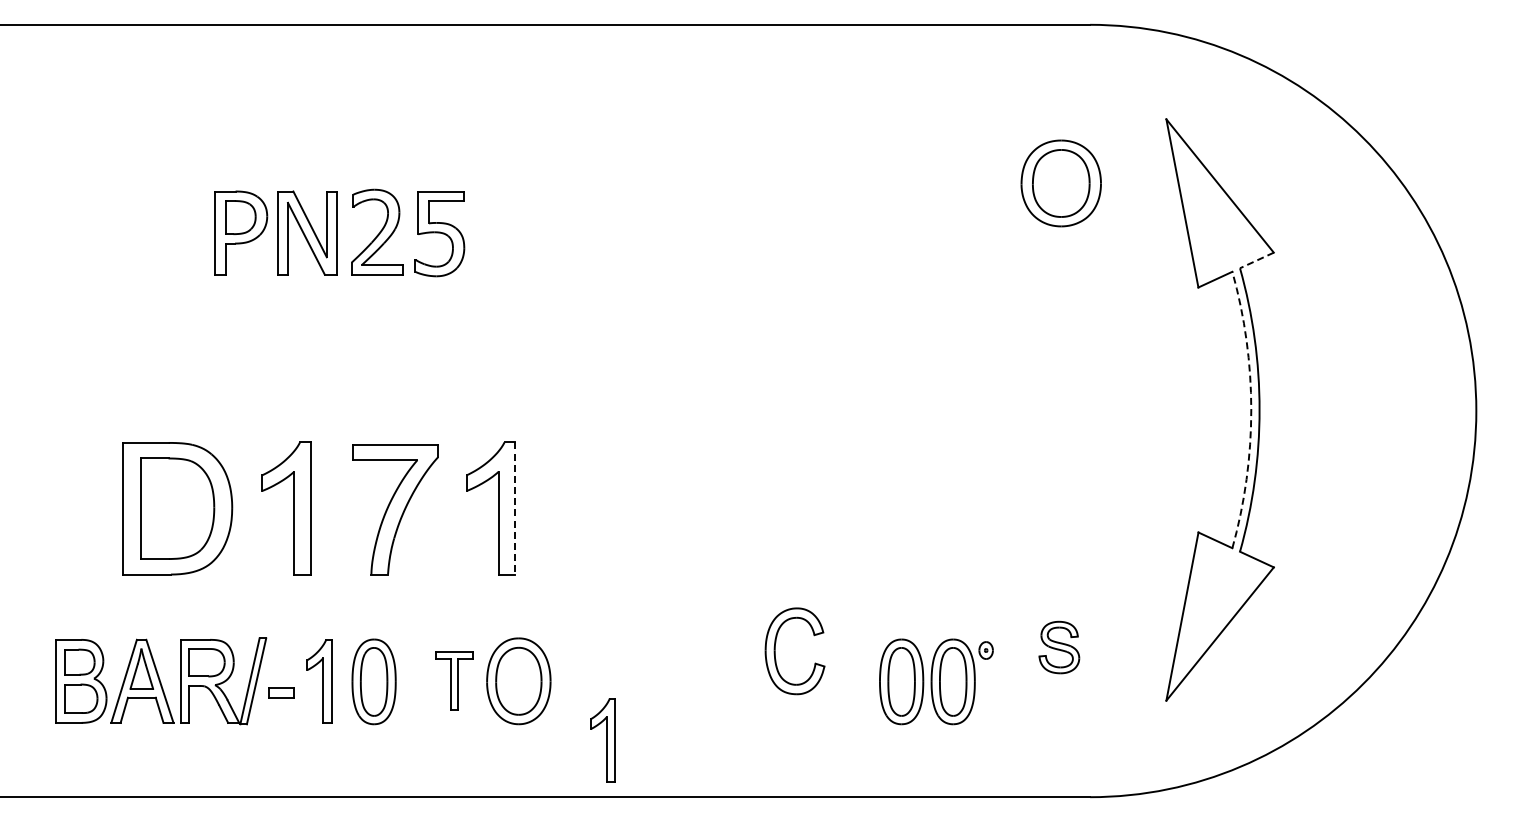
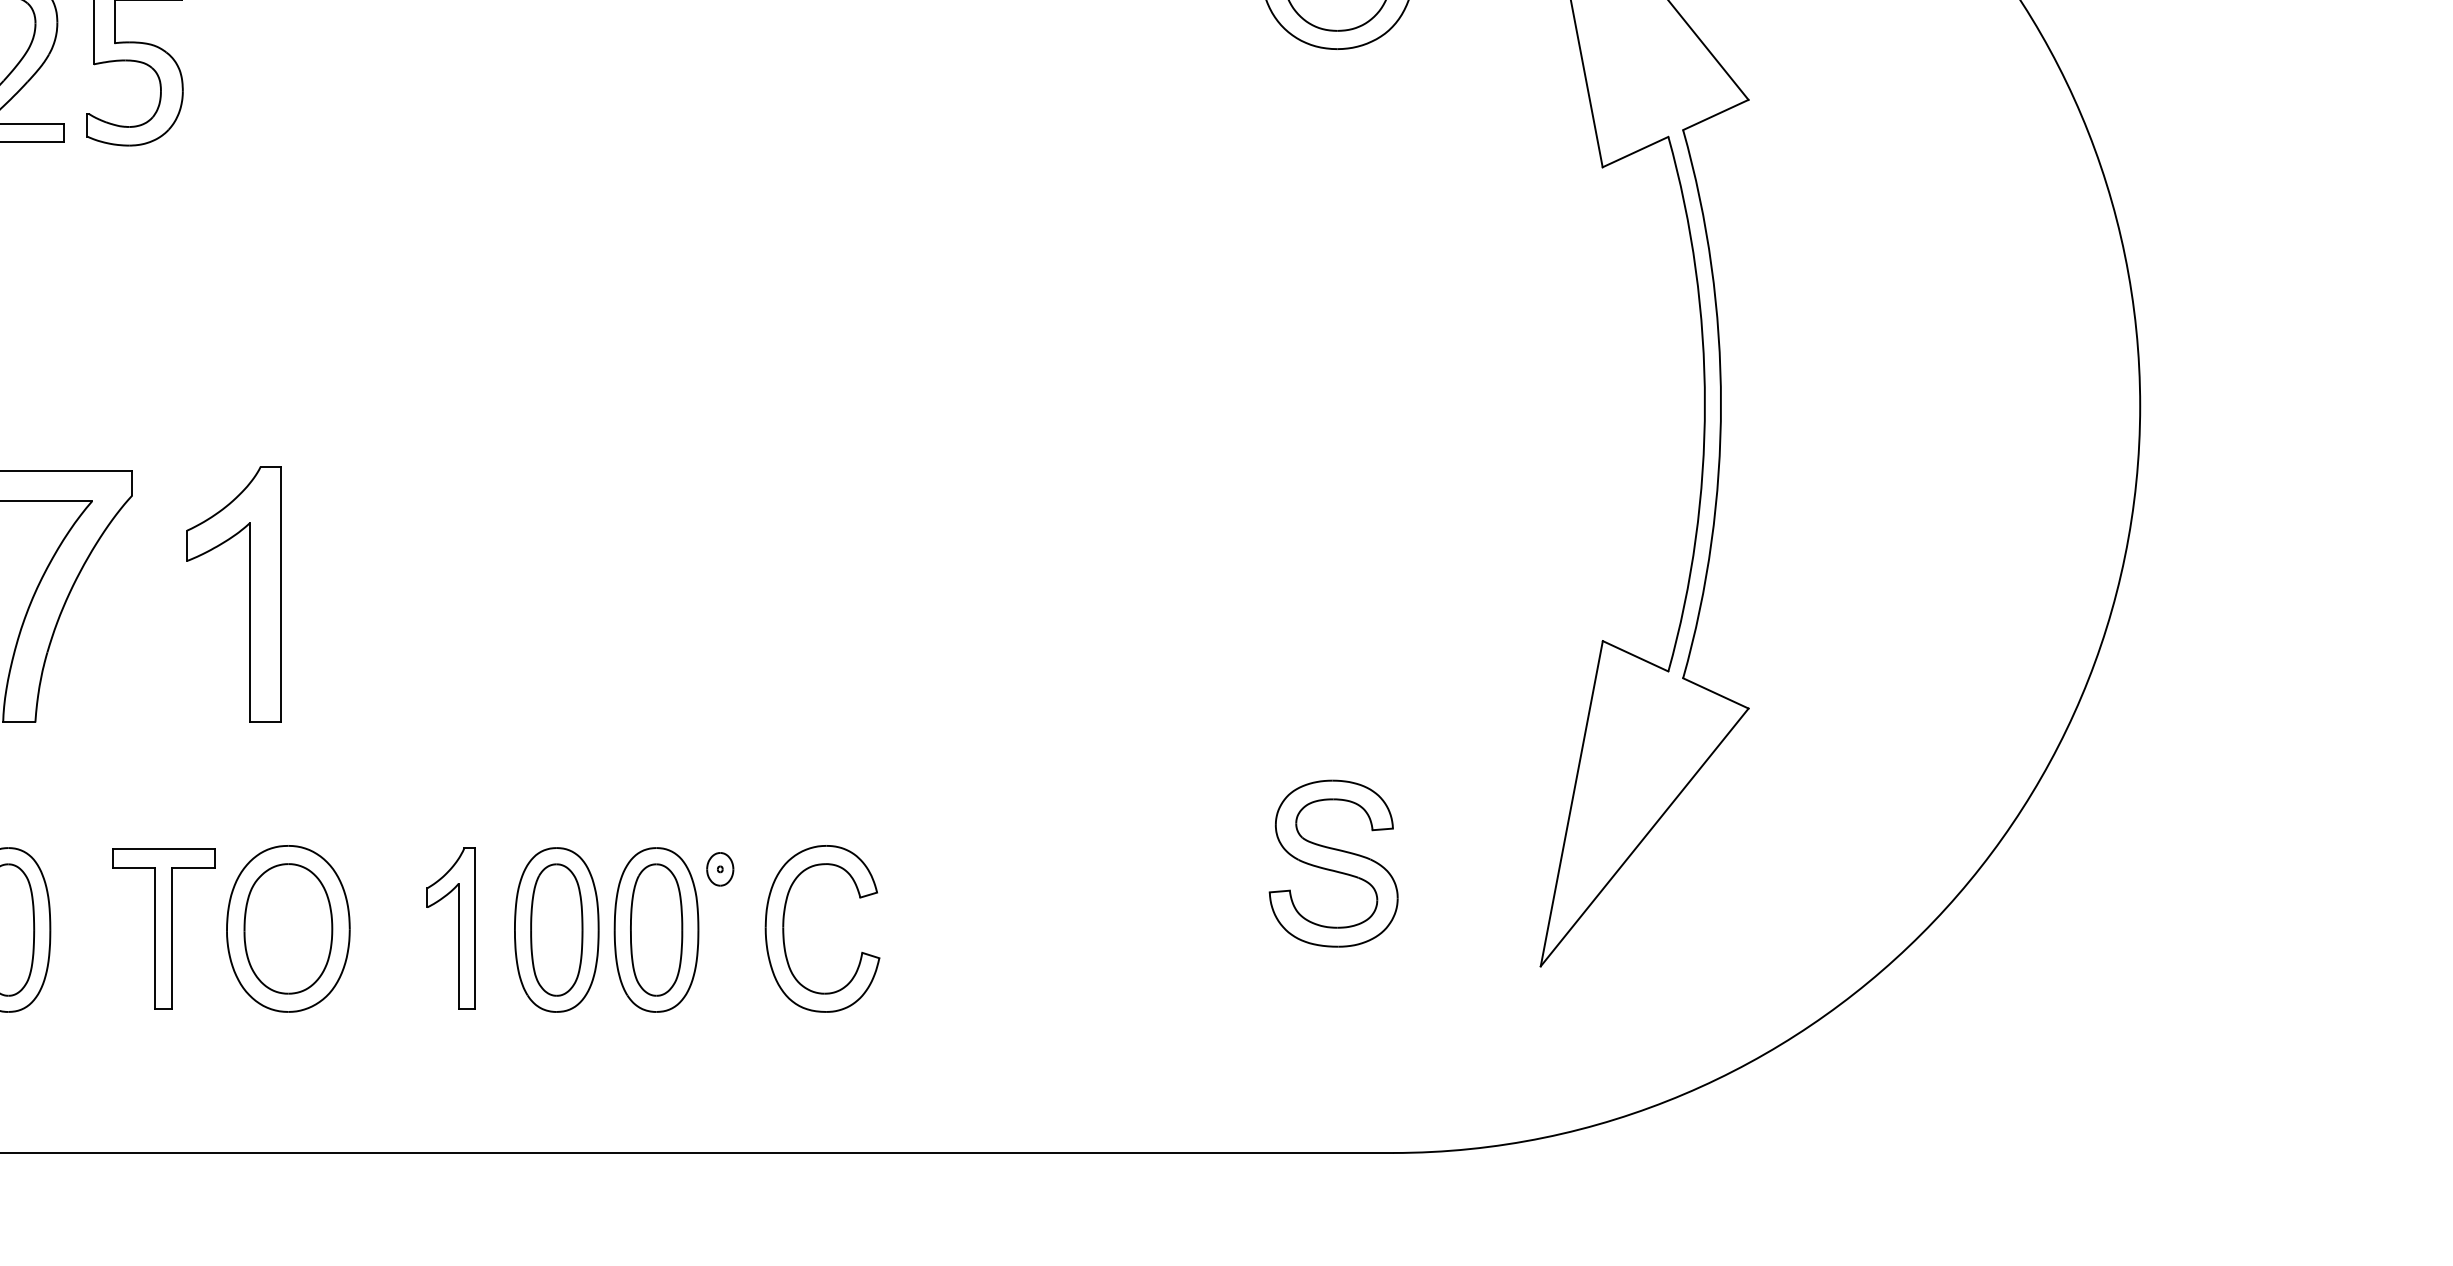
line: (1256, 260) -> (1715, 115), dashed -> solid
arc: (1251, 410) -> (1705, 405), dashed -> solid
line: (514, 509) -> (279, 596), dashed -> solid
part: (1059, 647) -> (1334, 863), size x1.67
part: (775, 651) -> (784, 929), moved
part: (454, 681) -> (163, 929), size x1.43
part: (936, 681) -> (624, 929), moved
part: (602, 740) -> (450, 929), moved

